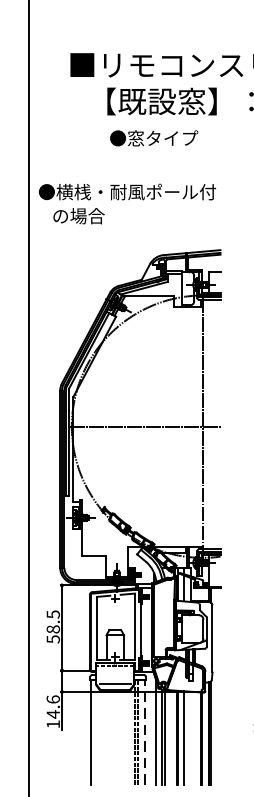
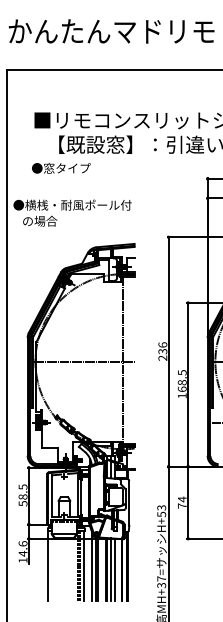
text: (154, 138) -> (61, 168), moved
line: (145, 732) -> (84, 565), dashed -> solid
line: (190, 738) -> (114, 569), added

